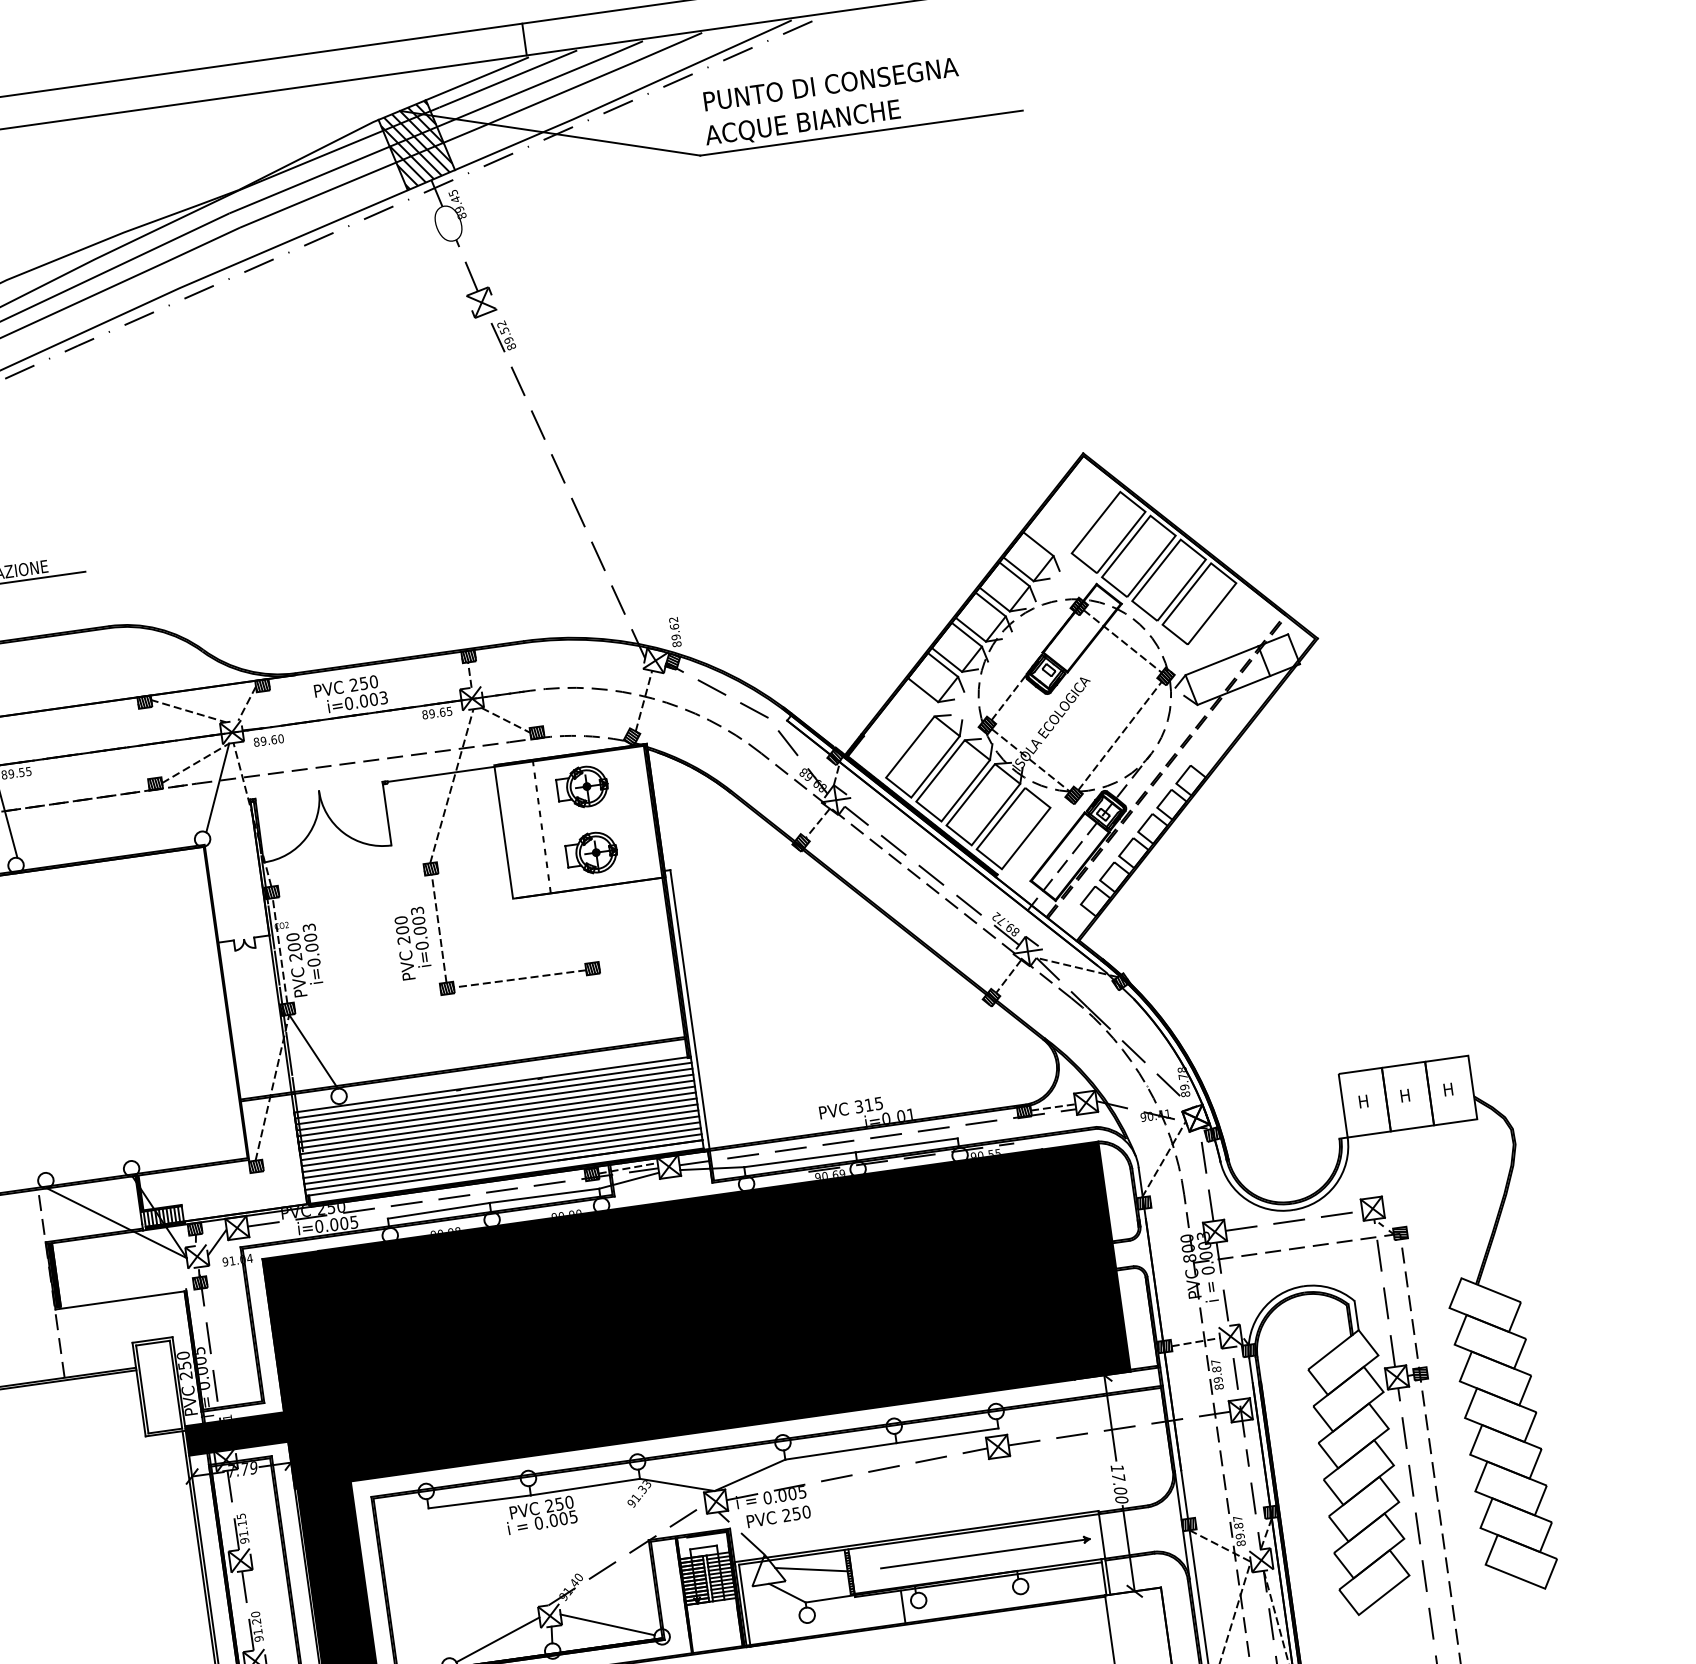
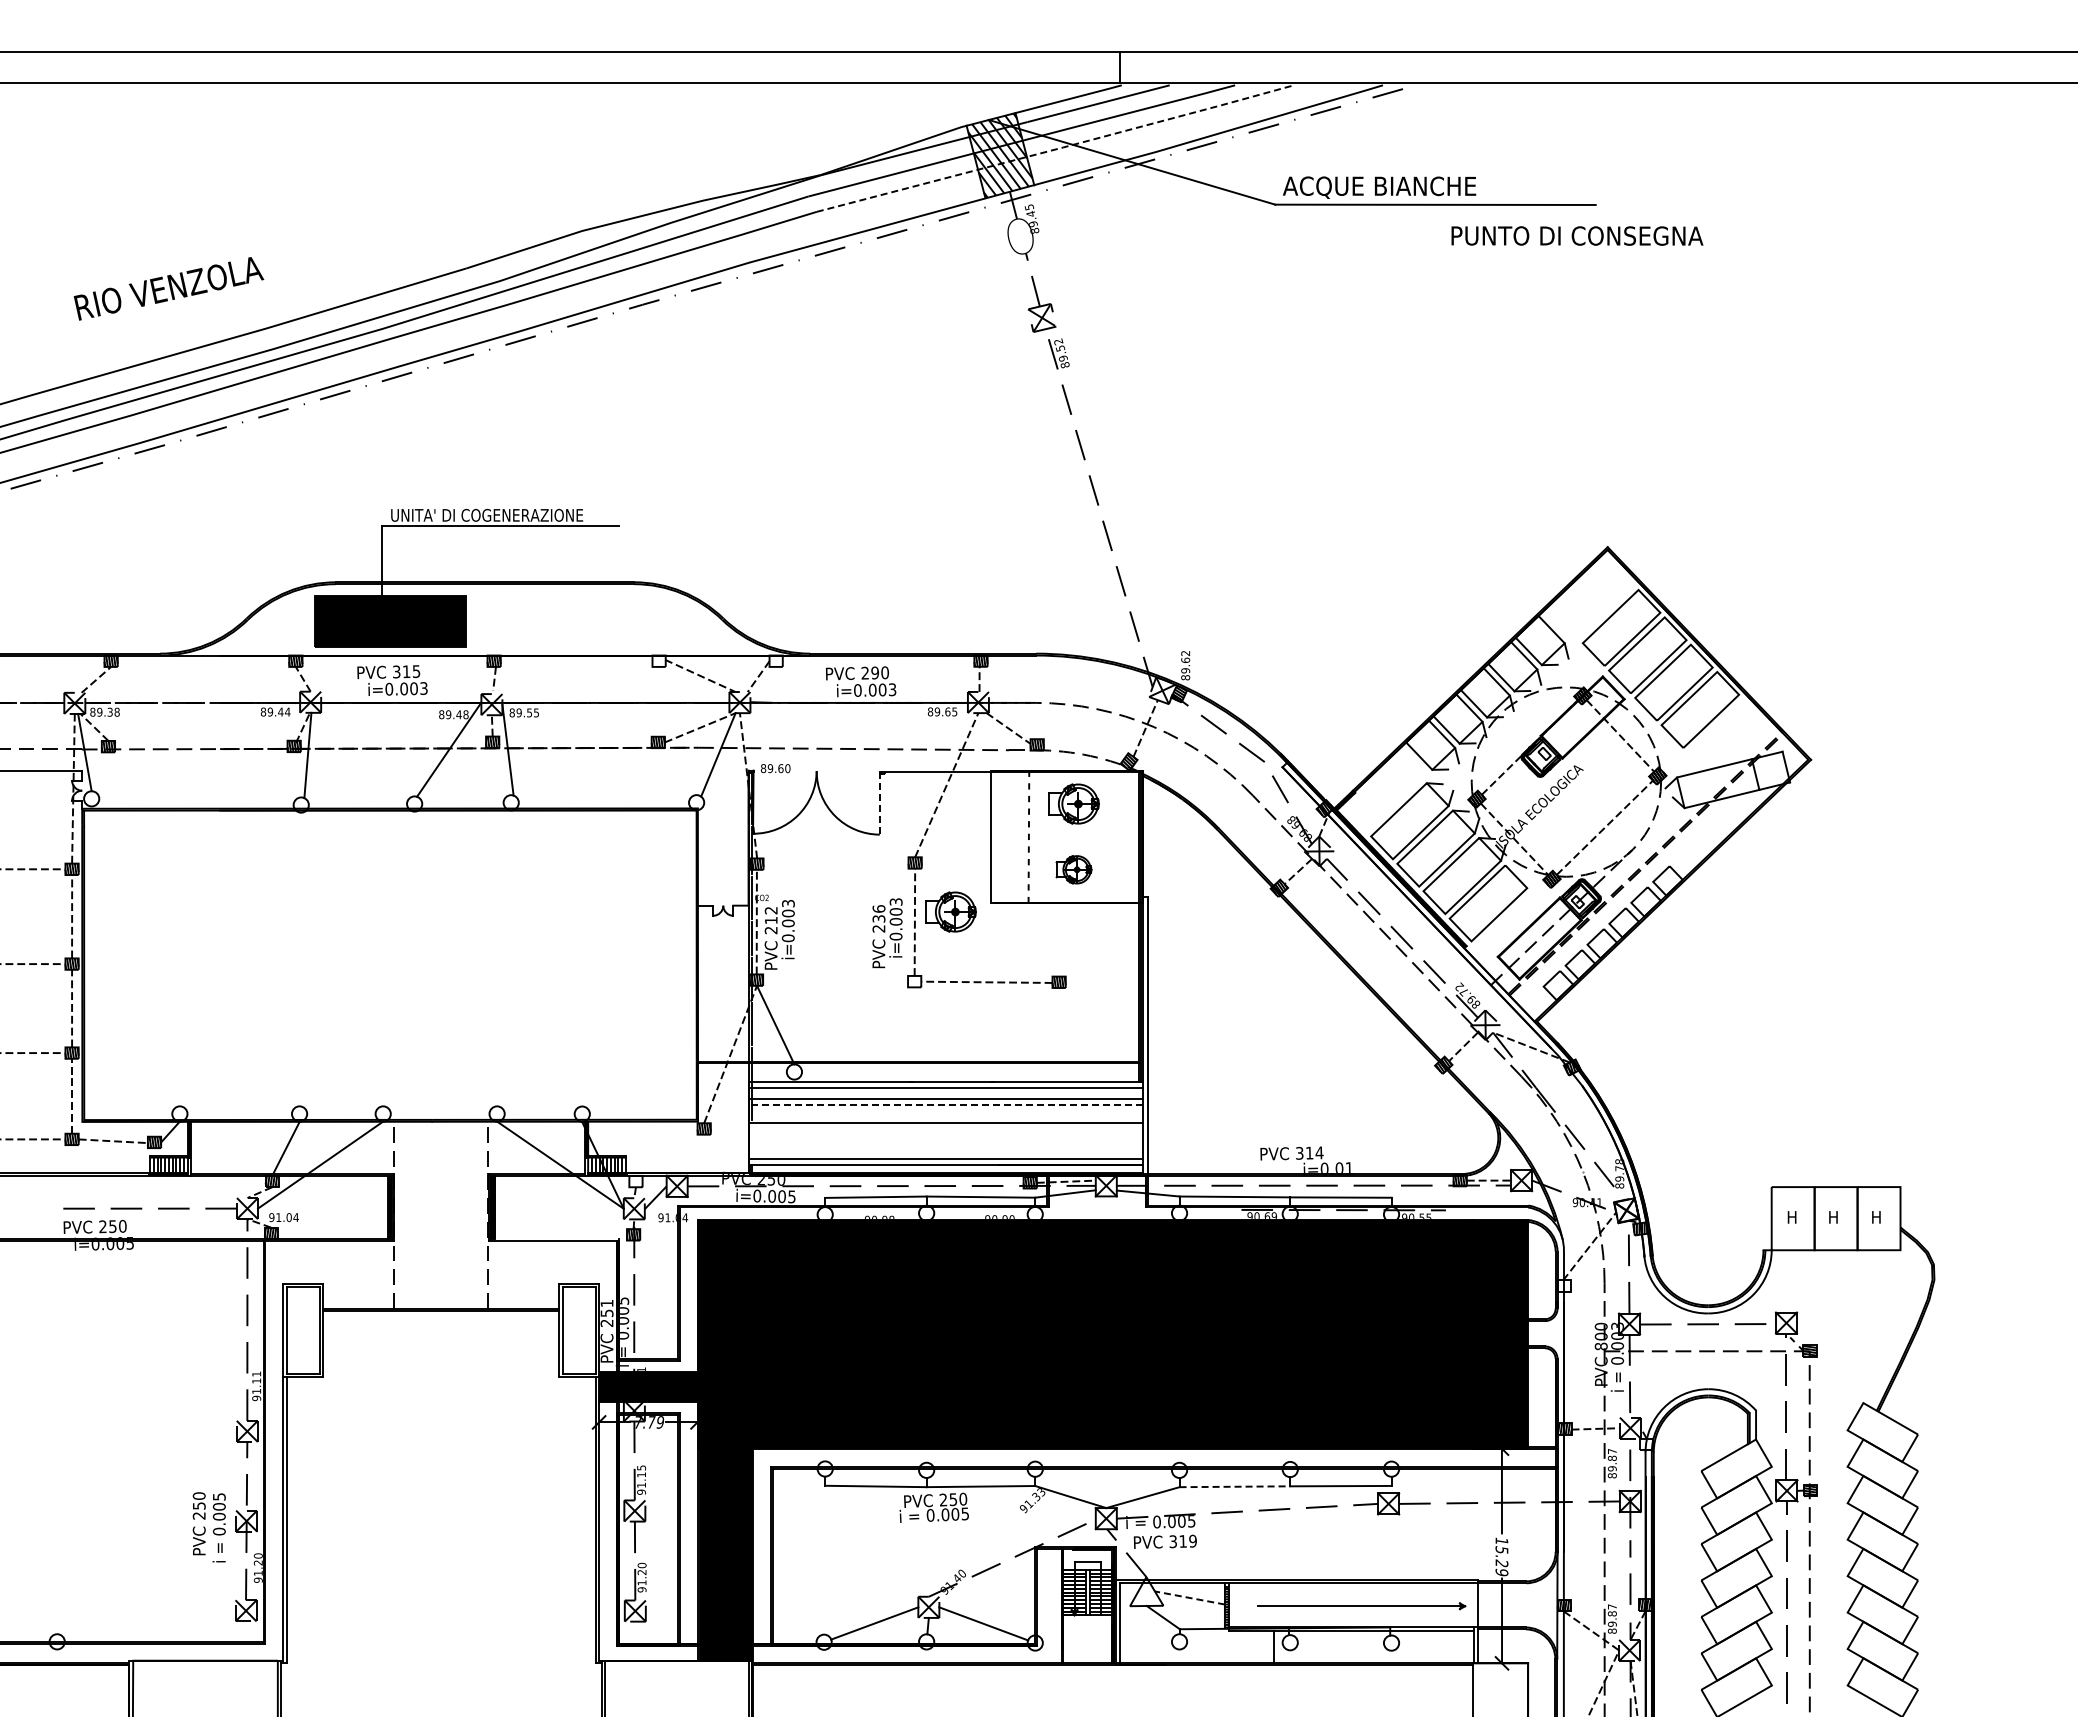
text: (830, 83) -> (1577, 235), moved
line: (473, 130) -> (1057, 149), solid -> dashed
text: (363, 683) -> (874, 672), 250 -> 290
hatch: (261, 684) -> (775, 660), removed
hatch: (144, 701) -> (658, 660), removed
text: (268, 740) -> (775, 768), moved
line: (386, 814) -> (879, 803), solid -> dashed
part: (591, 853) -> (1073, 869), size x0.7
part: (473, 912) -> (950, 911), added
text: (401, 924) -> (878, 913), 200 -> 236
text: (292, 942) -> (770, 915), 200 -> 212
hatch: (447, 988) -> (914, 981), removed
line: (494, 1096) -> (945, 1093), removed
text: (878, 1103) -> (1319, 1152), 315 -> 314
line: (495, 1108) -> (945, 1105), solid -> dashed
line: (496, 1114) -> (945, 1111), removed
line: (497, 1120) -> (945, 1117), removed
line: (499, 1131) -> (945, 1128), removed
line: (499, 1137) -> (945, 1134), removed
line: (500, 1143) -> (945, 1140), removed
line: (501, 1149) -> (945, 1146), removed
line: (502, 1155) -> (945, 1152), removed
hatch: (1143, 1202) -> (1563, 1285), removed
hatch: (194, 1228) -> (635, 1181), removed
hatch: (1249, 1350) -> (1646, 1444), removed
text: (182, 1355) -> (606, 1303), 250 -> 251
line: (841, 1451) -> (1235, 1486), solid -> dashed
text: (1119, 1487) -> (1501, 1560), 17.00 -> 15.29
text: (795, 1513) -> (1182, 1541), 250 -> 319
line: (810, 1569) -> (1189, 1597), solid -> dashed

